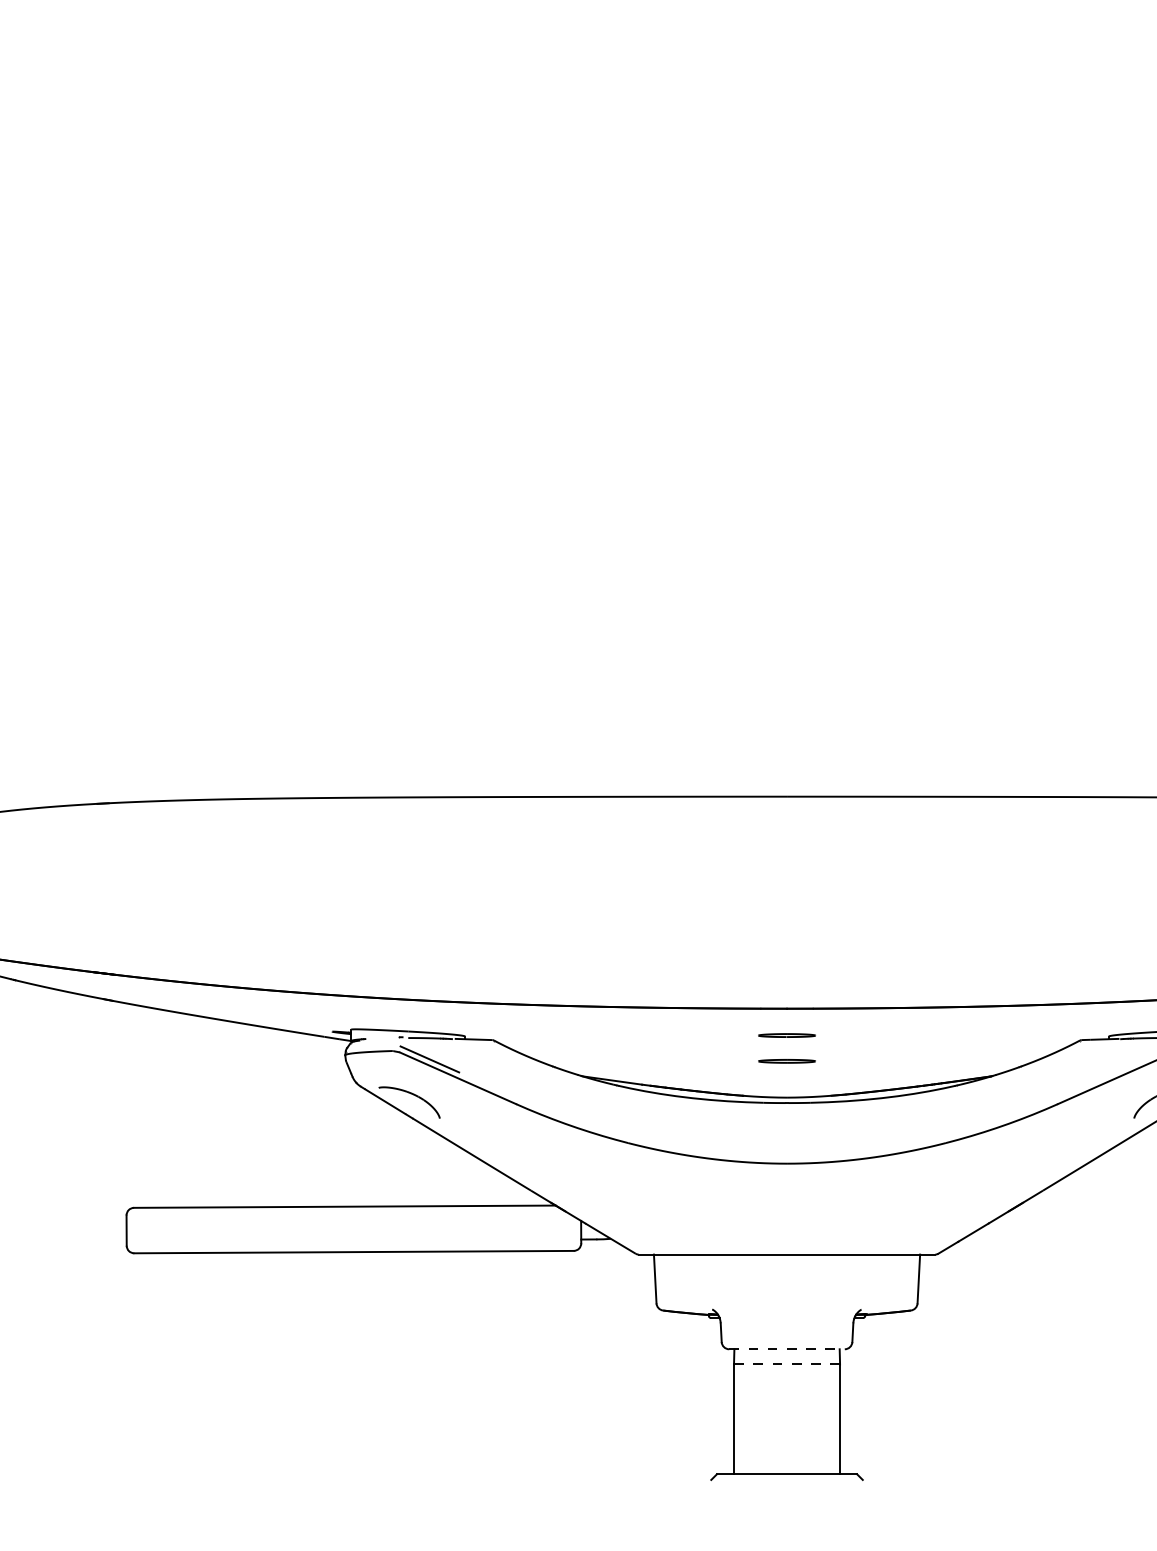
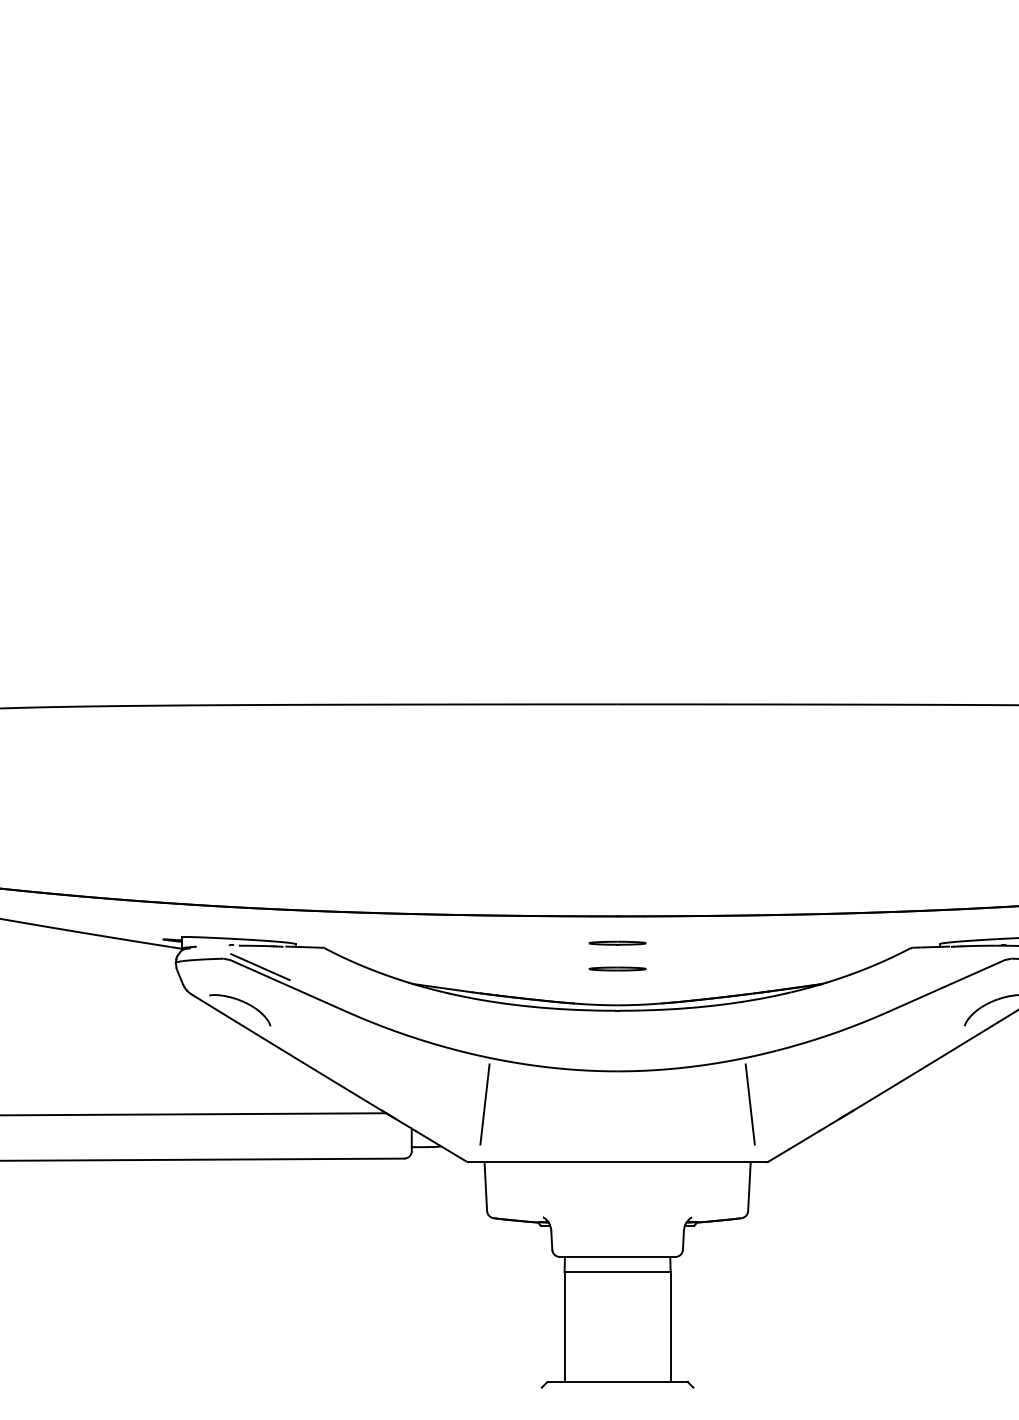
line: (653, 1196) -> (484, 1104), added
line: (919, 1196) -> (750, 1104), added
line: (787, 1349) -> (618, 1257), dashed -> solid
line: (786, 1364) -> (617, 1272), dashed -> solid

